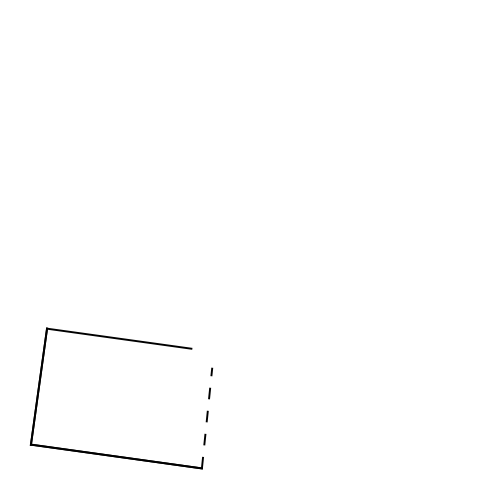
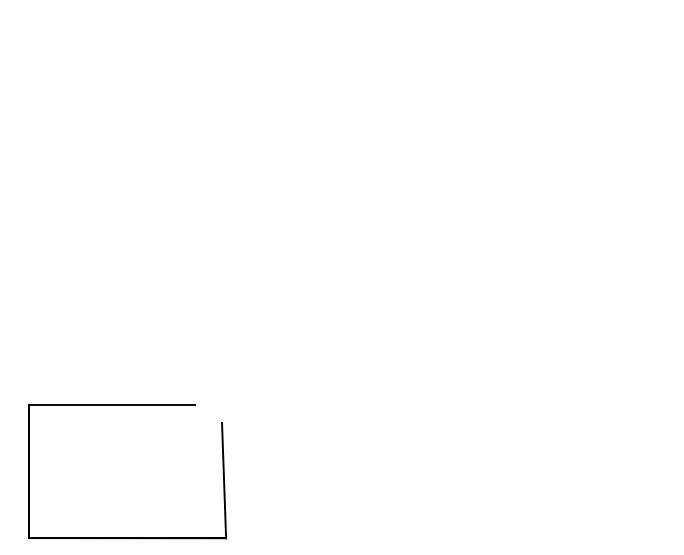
line: (207, 418) -> (224, 480), dashed -> solid

